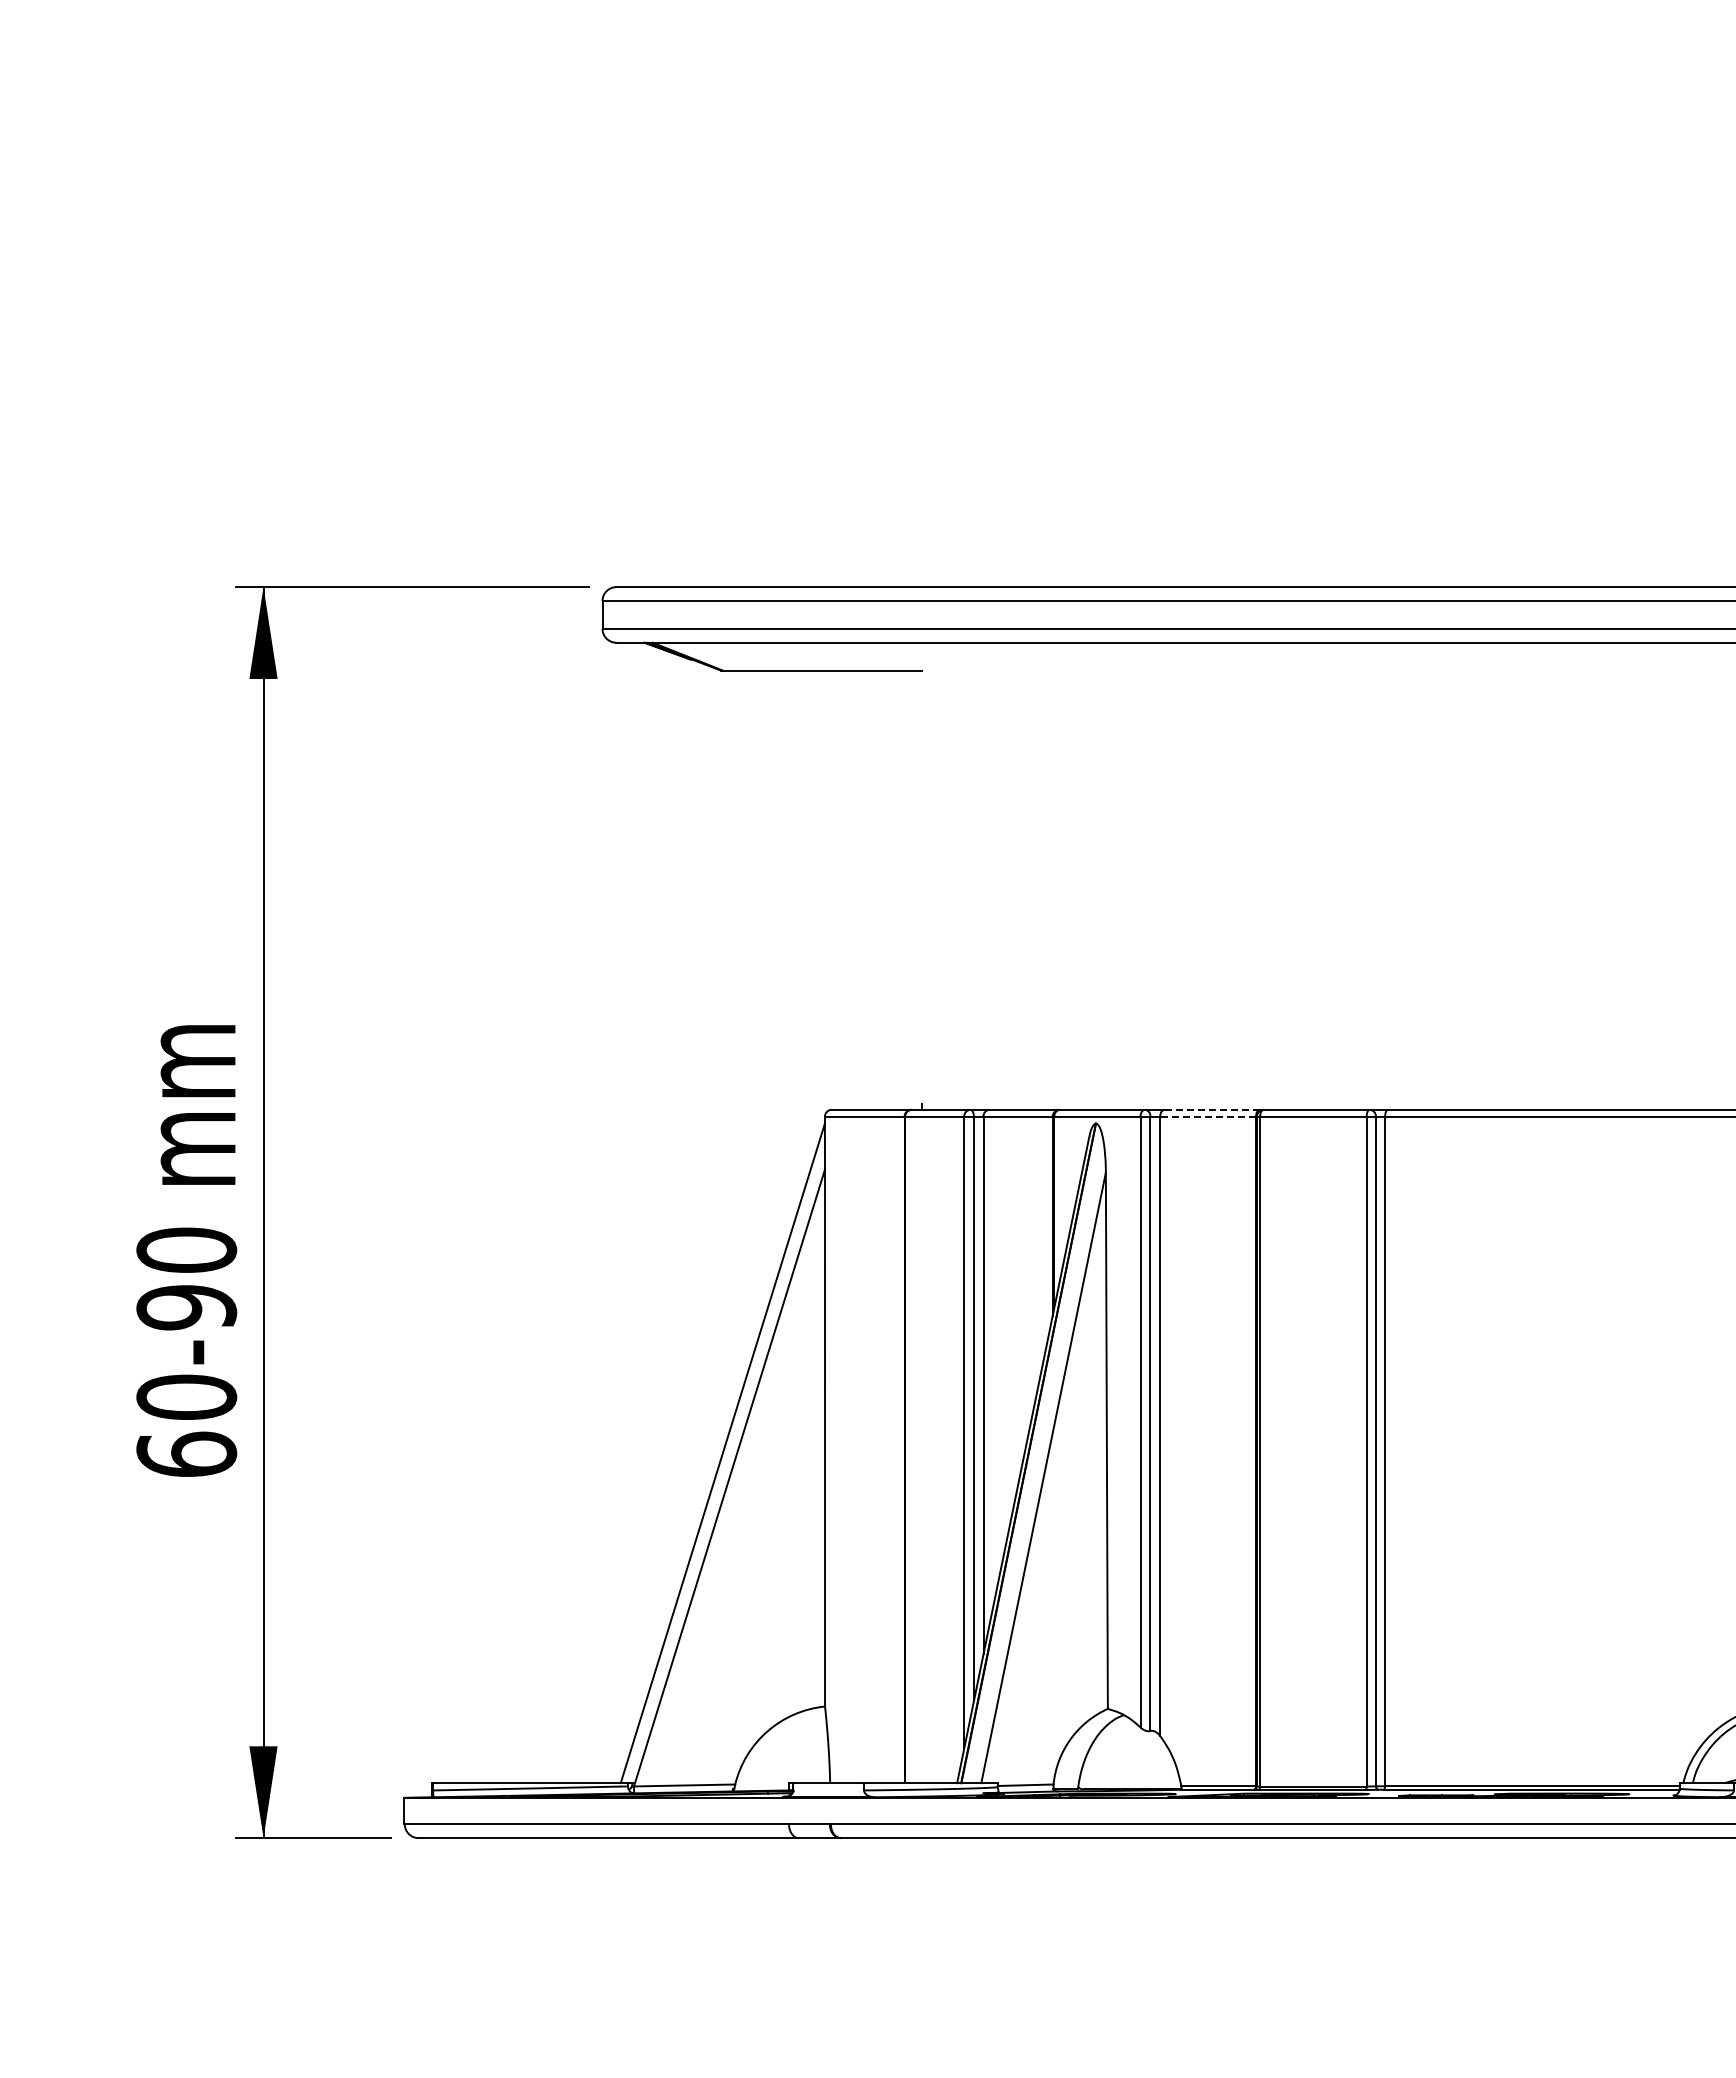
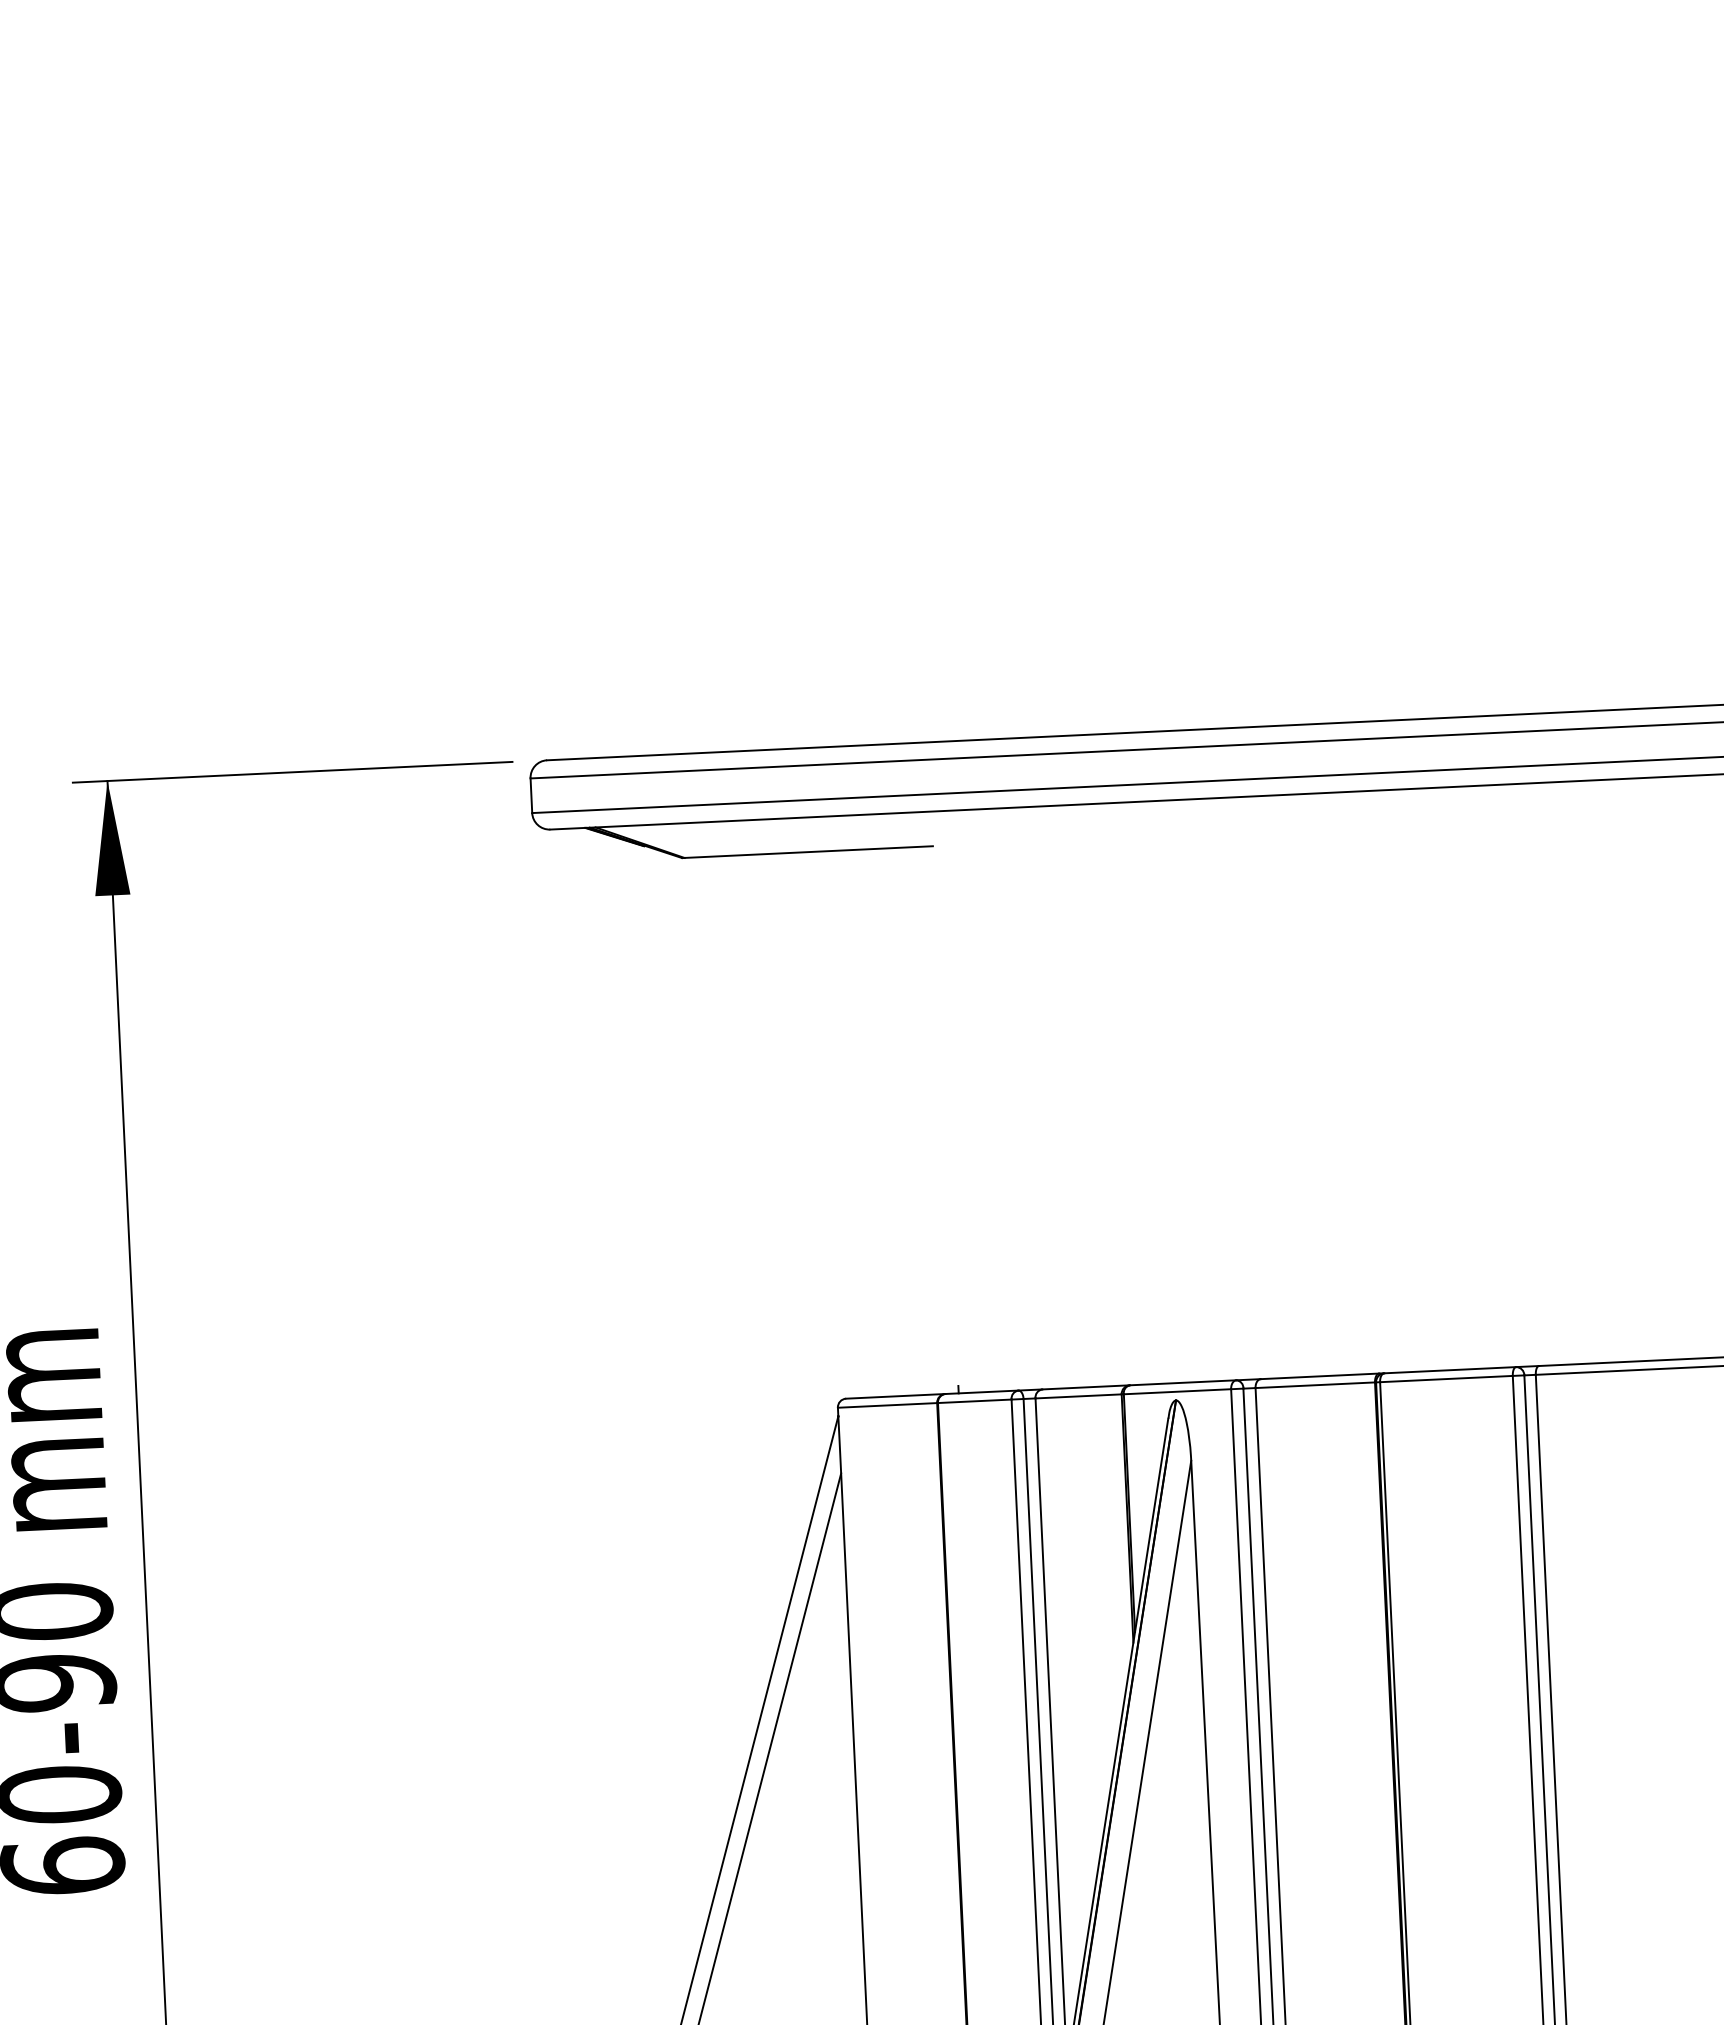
line: (1212, 1109) -> (1320, 1375), dashed -> solid
line: (1208, 1116) -> (1315, 1384), dashed -> solid

